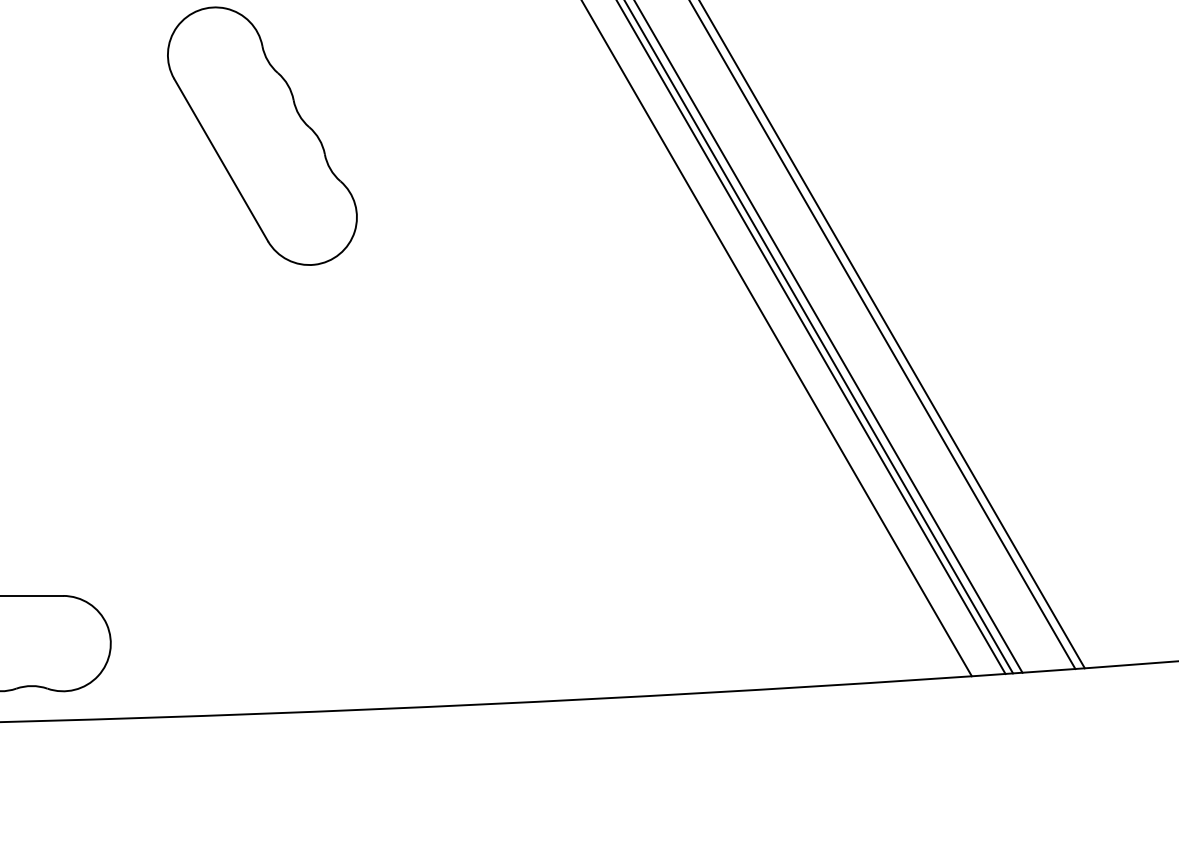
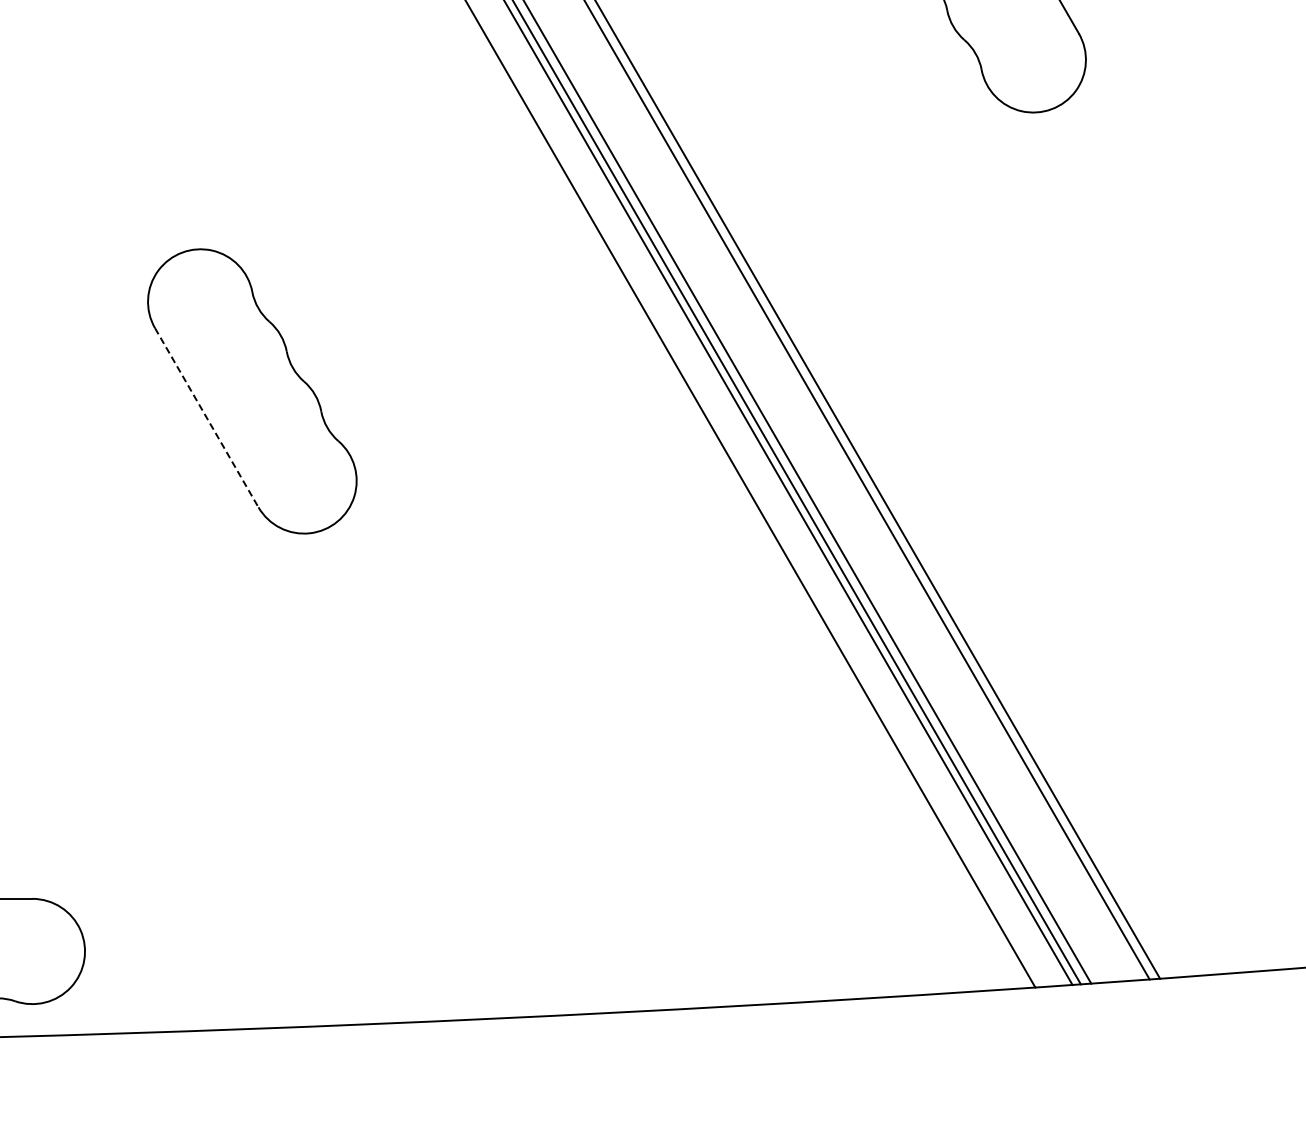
line: (221, 160) -> (207, 418), solid -> dashed

